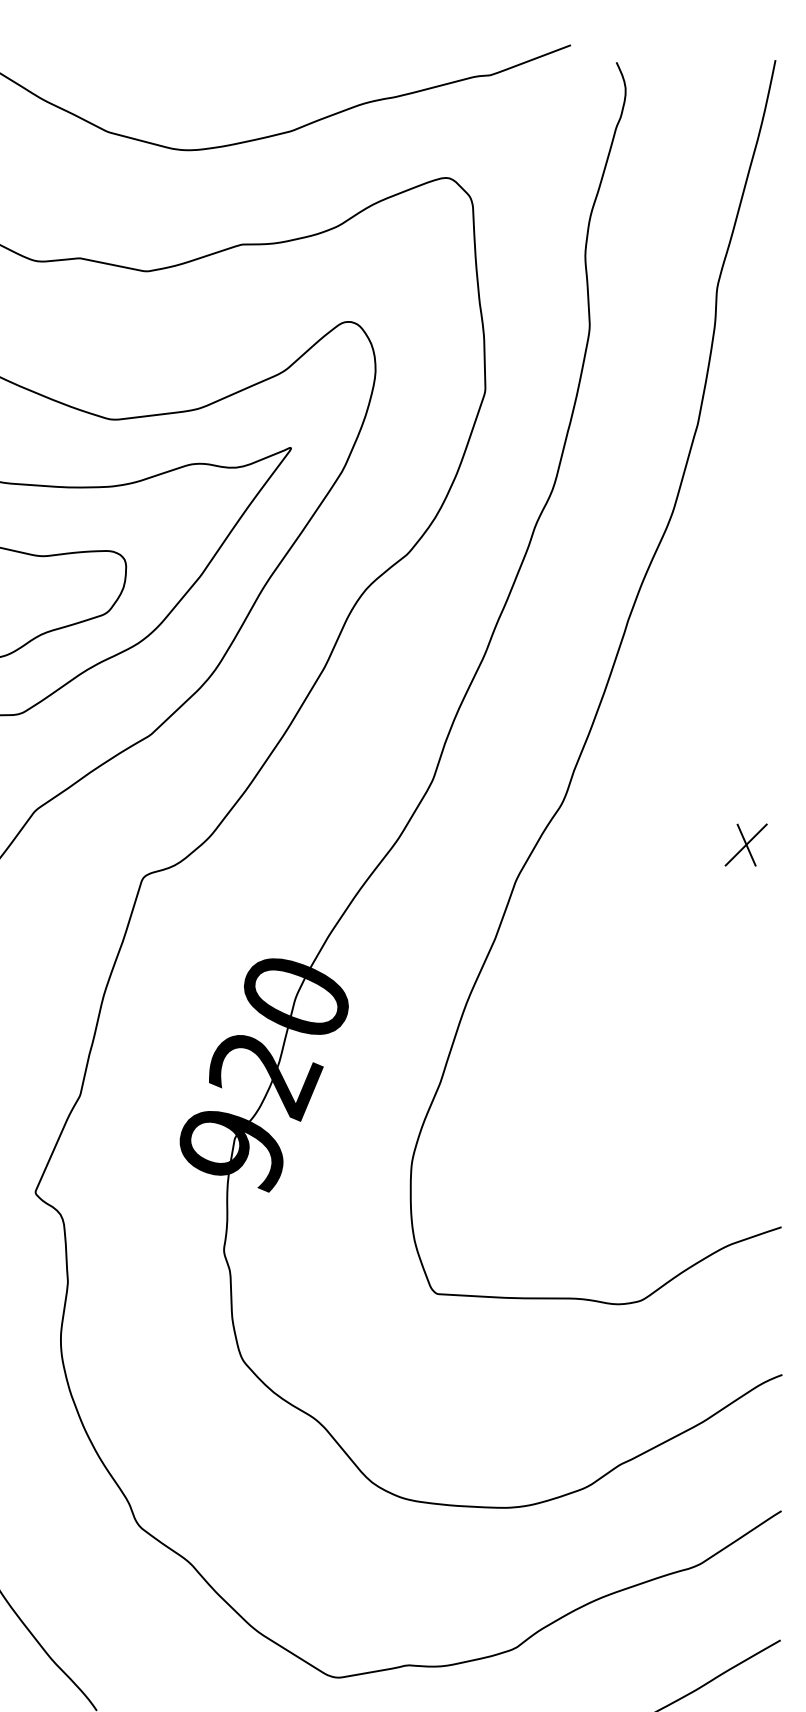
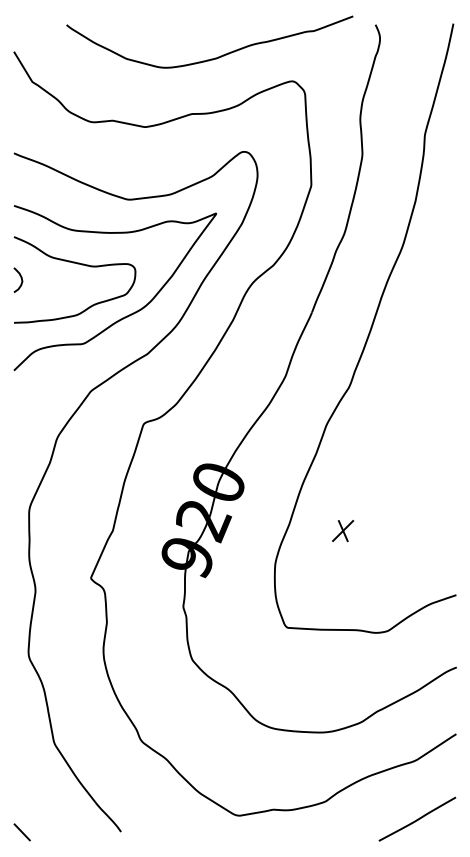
part: (747, 846) -> (343, 531), moved

